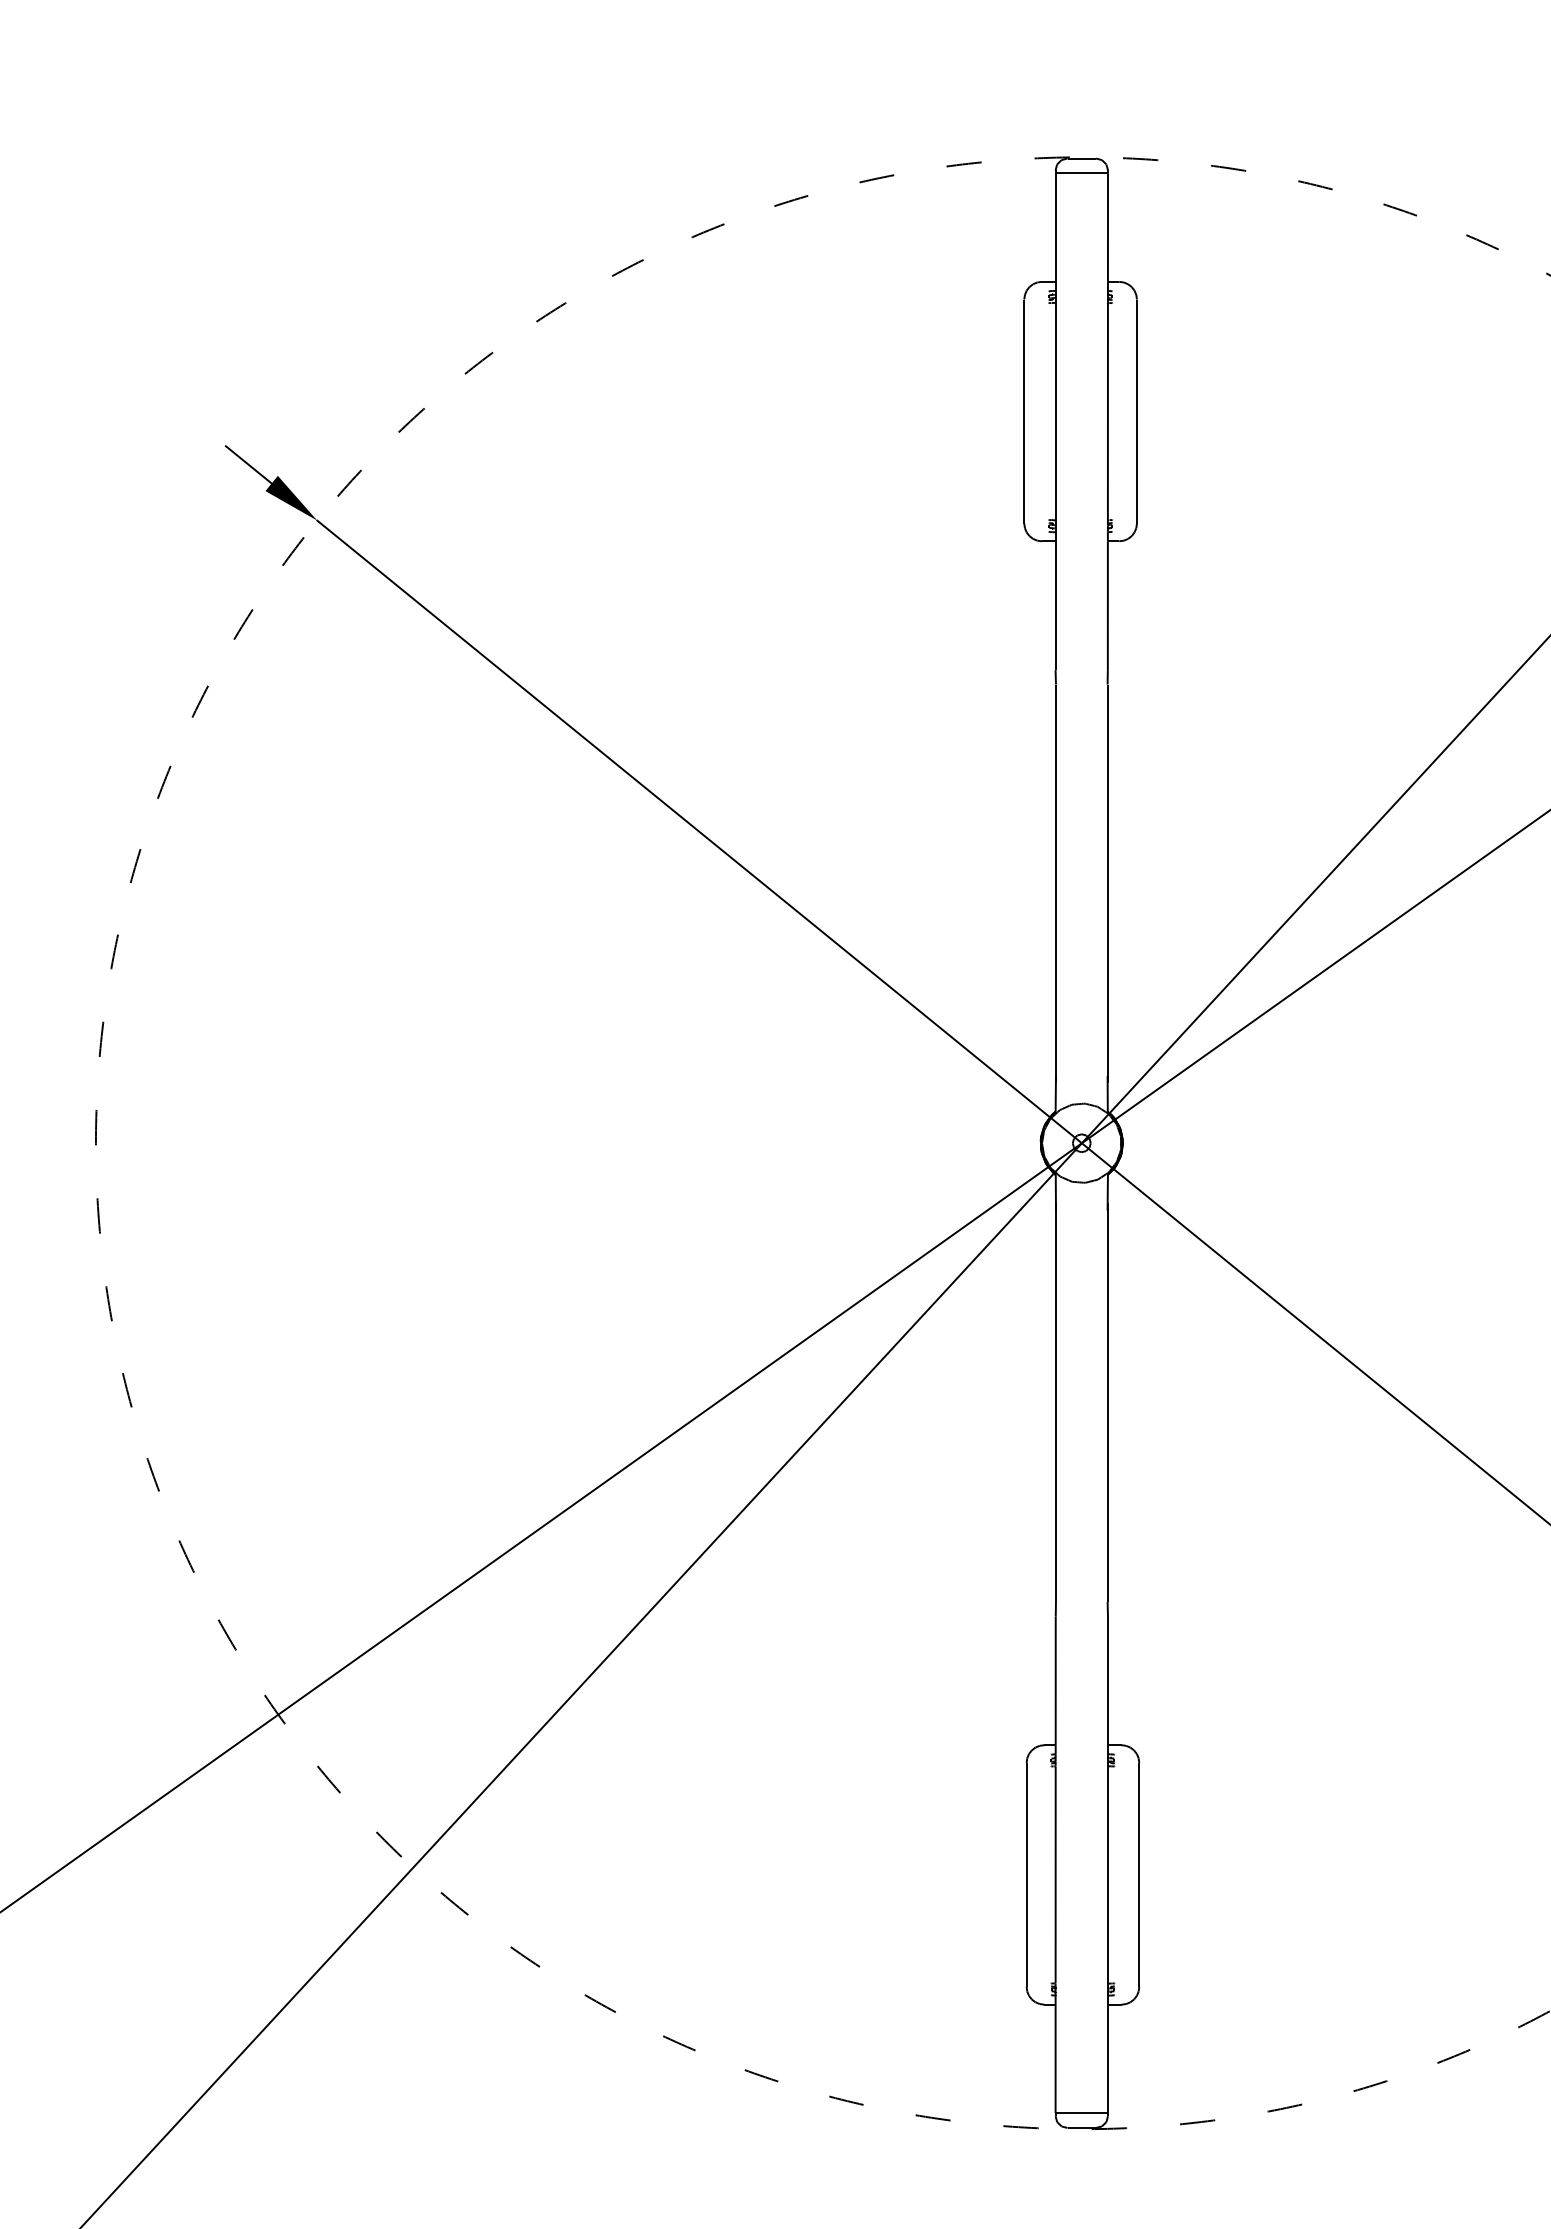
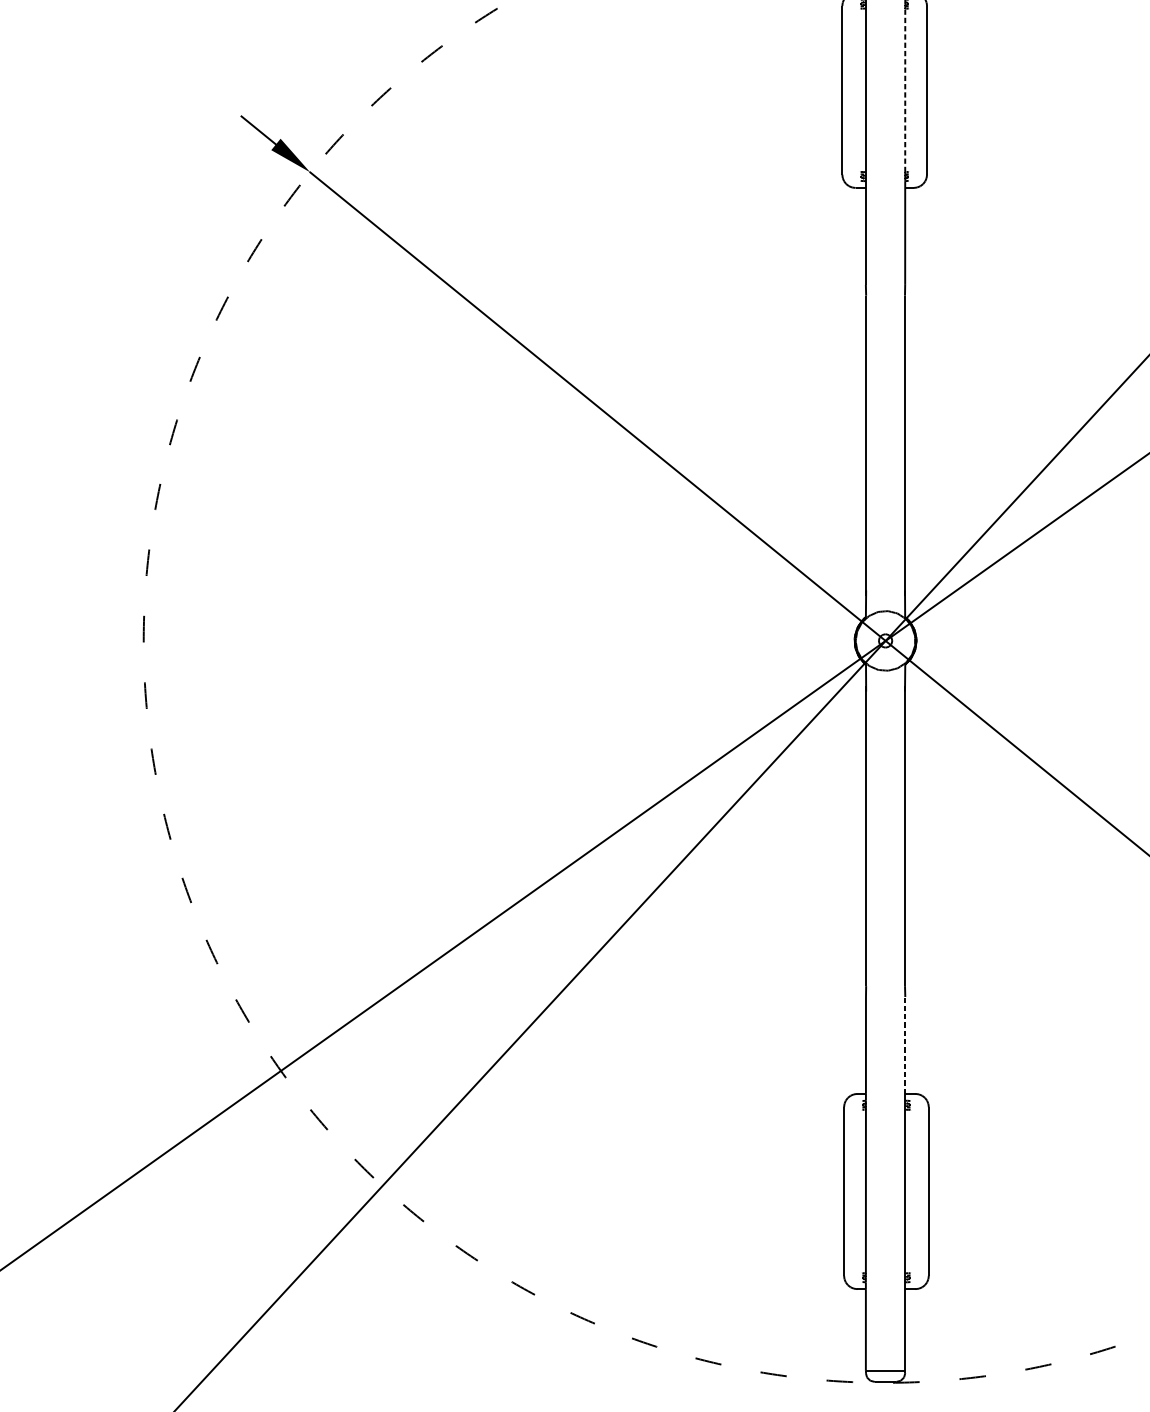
line: (1107, 411) -> (904, 90), solid -> dashed
line: (1108, 1680) -> (905, 1045), solid -> dashed

